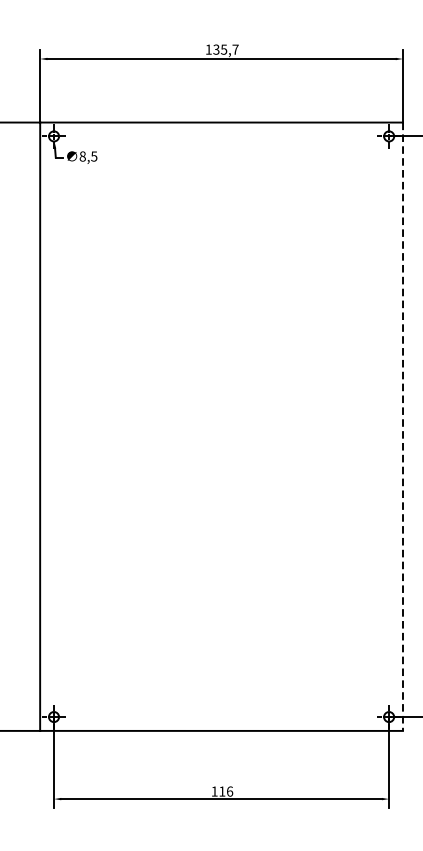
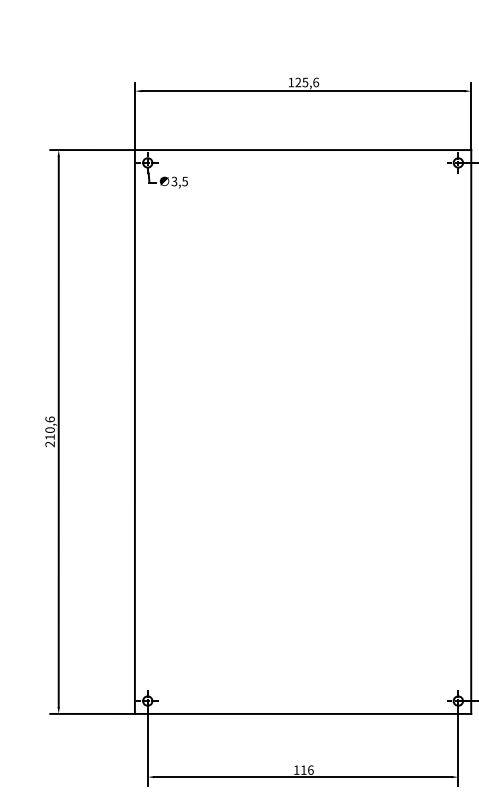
text: (226, 49) -> (307, 82), 135,7 -> 125,6
text: (82, 156) -> (174, 181), 8,5 -> 3,5
line: (403, 427) -> (471, 432), dashed -> solid

